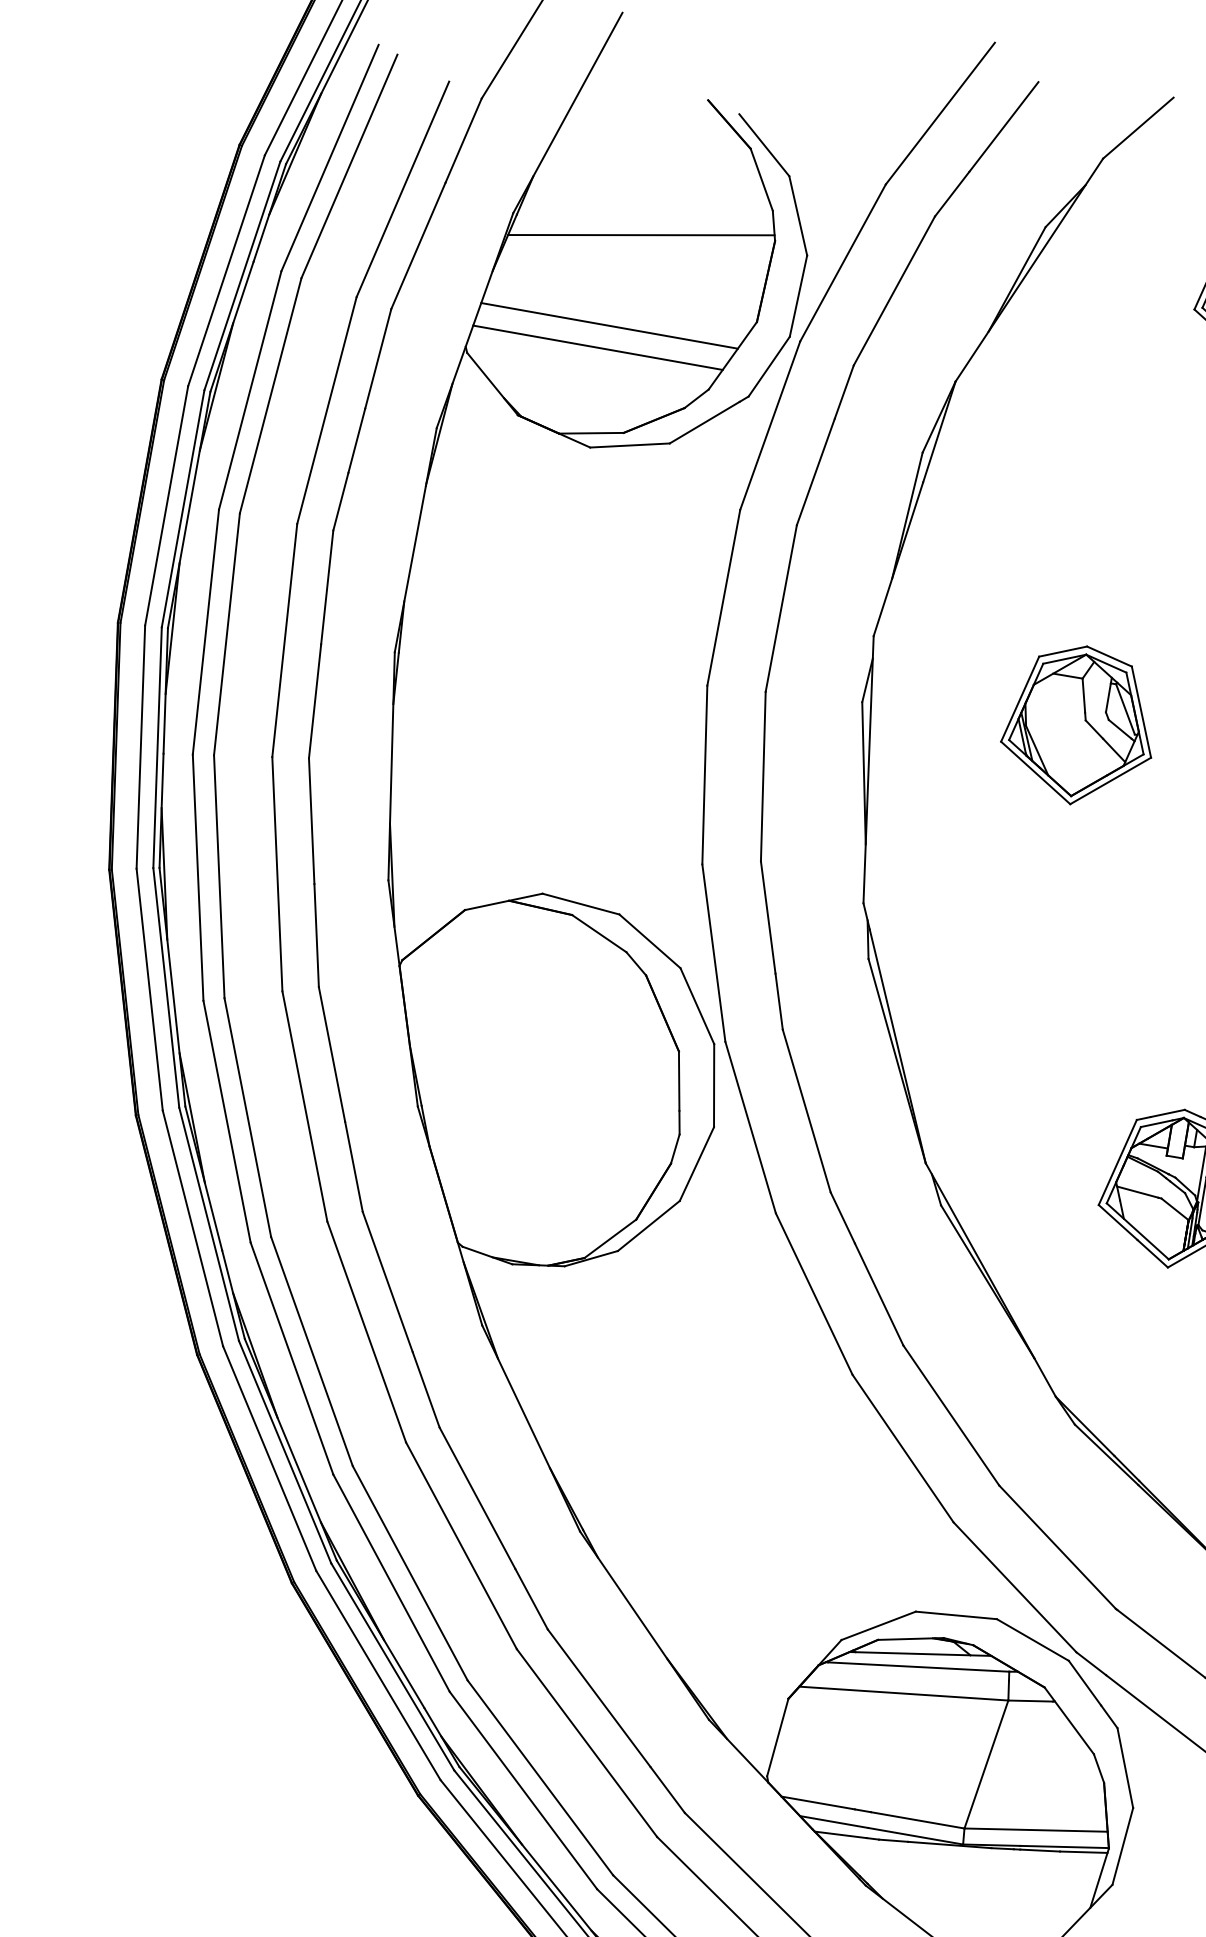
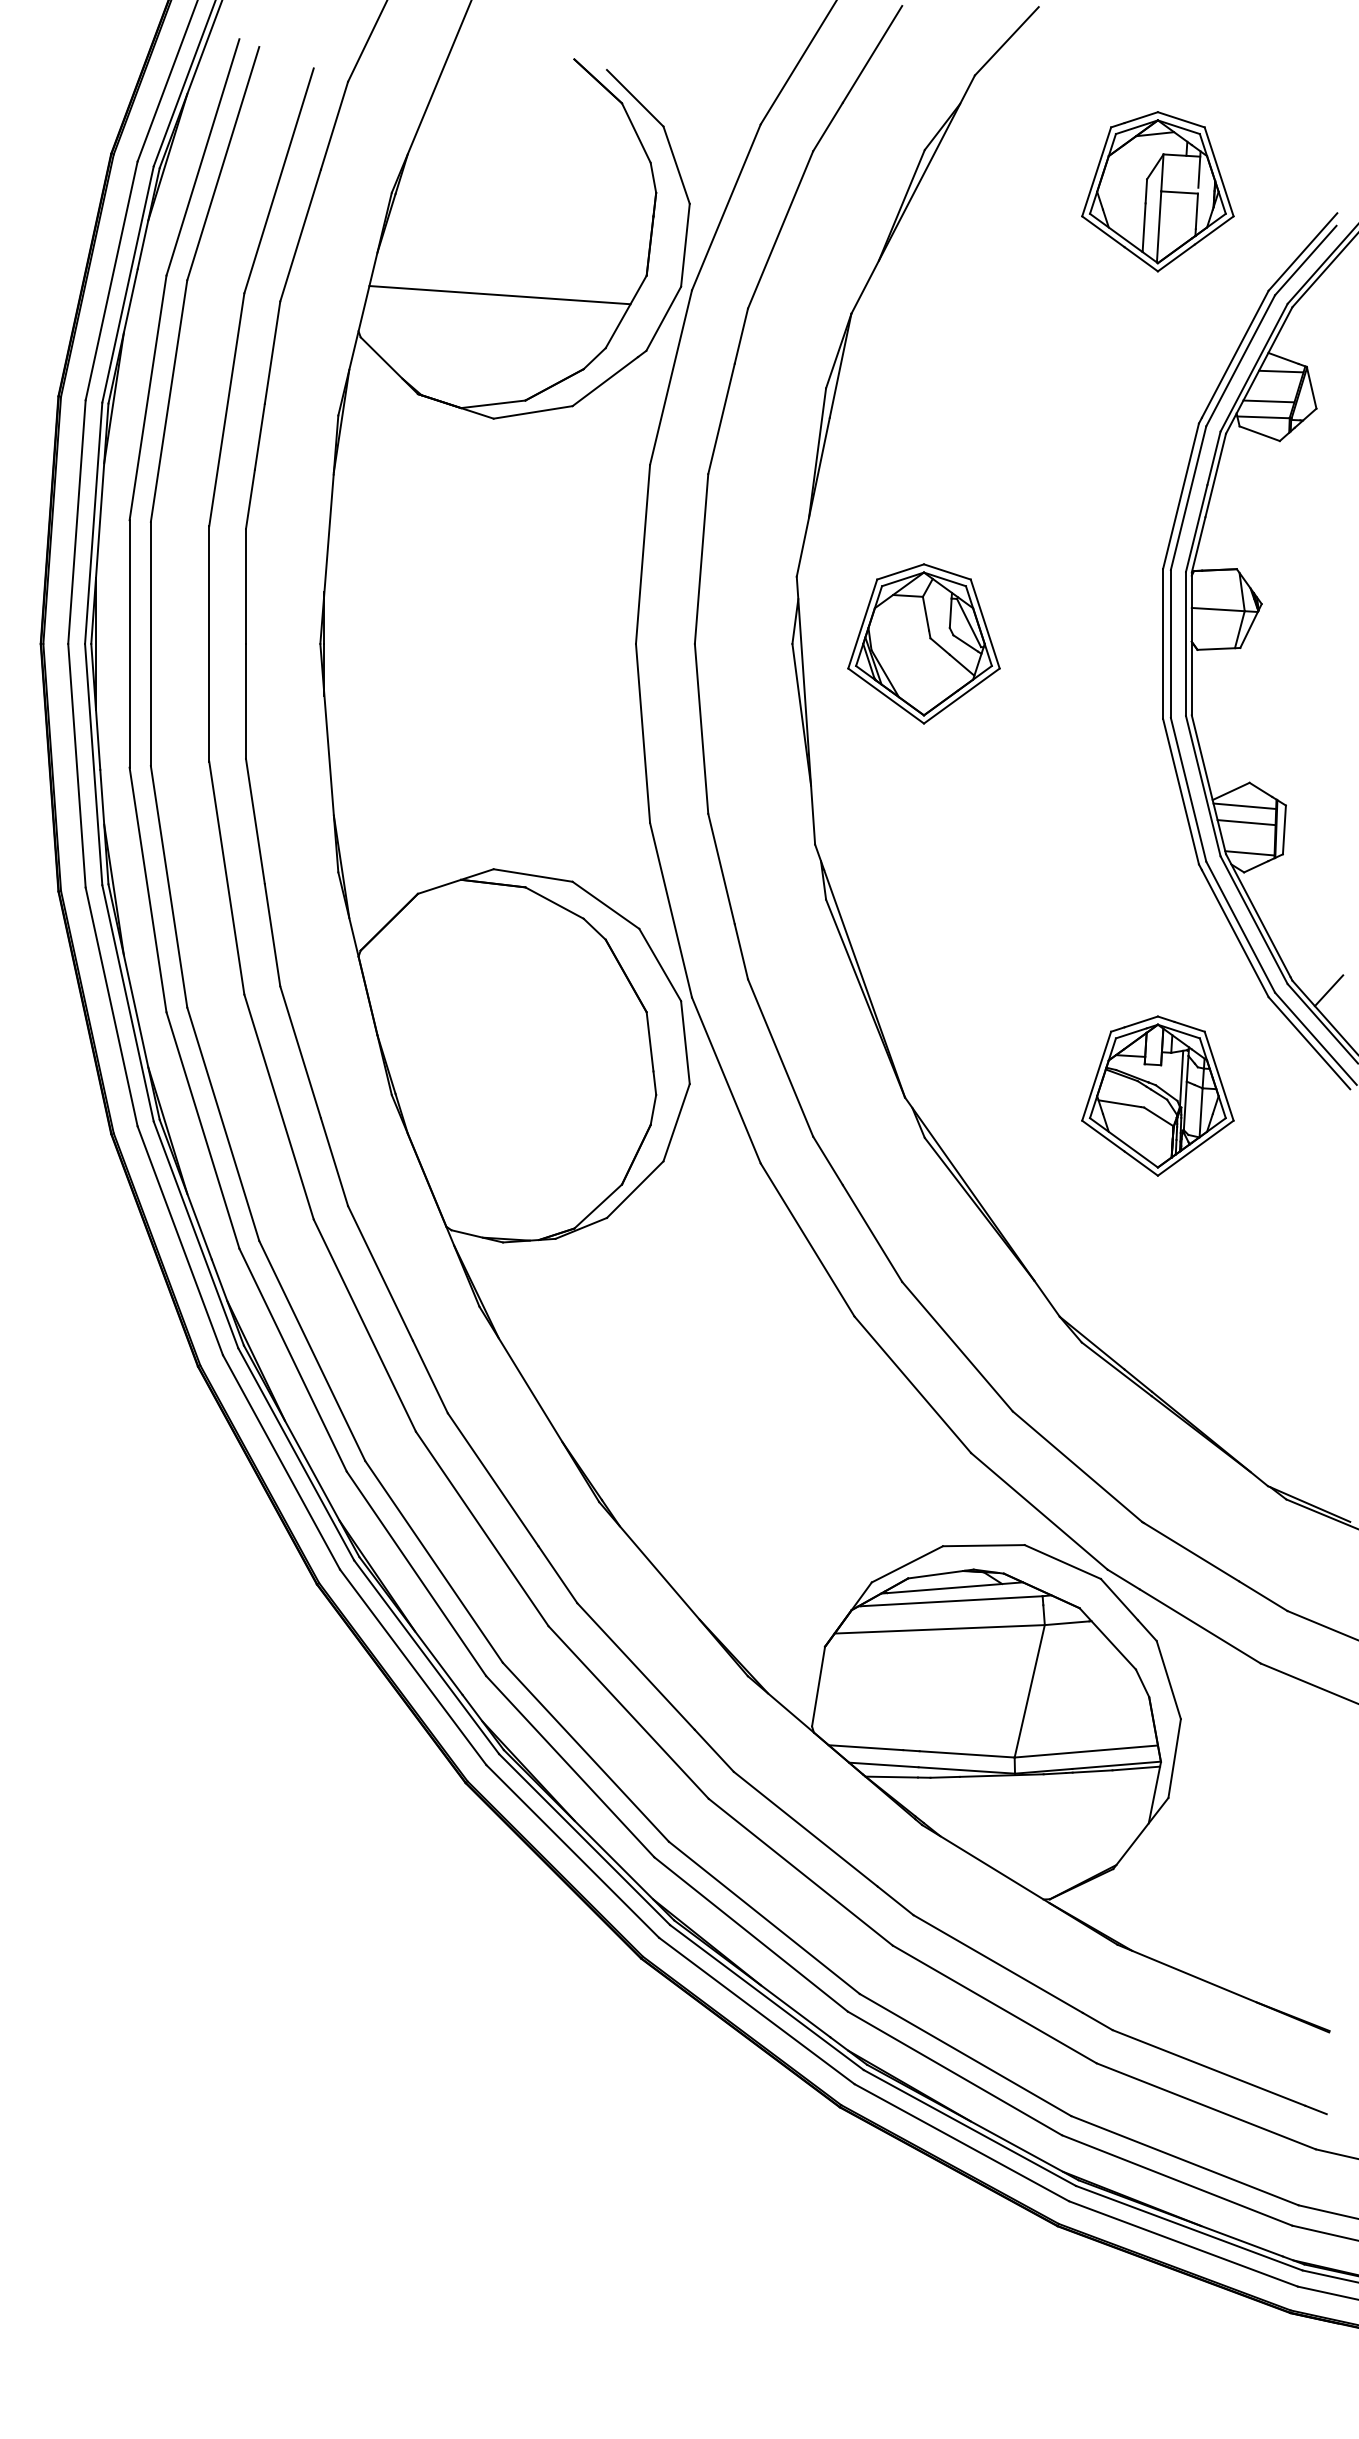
line: (641, 235) -> (522, 201), removed
line: (597, 348) -> (490, 318), removed
part: (1078, 724) -> (923, 643), moved

